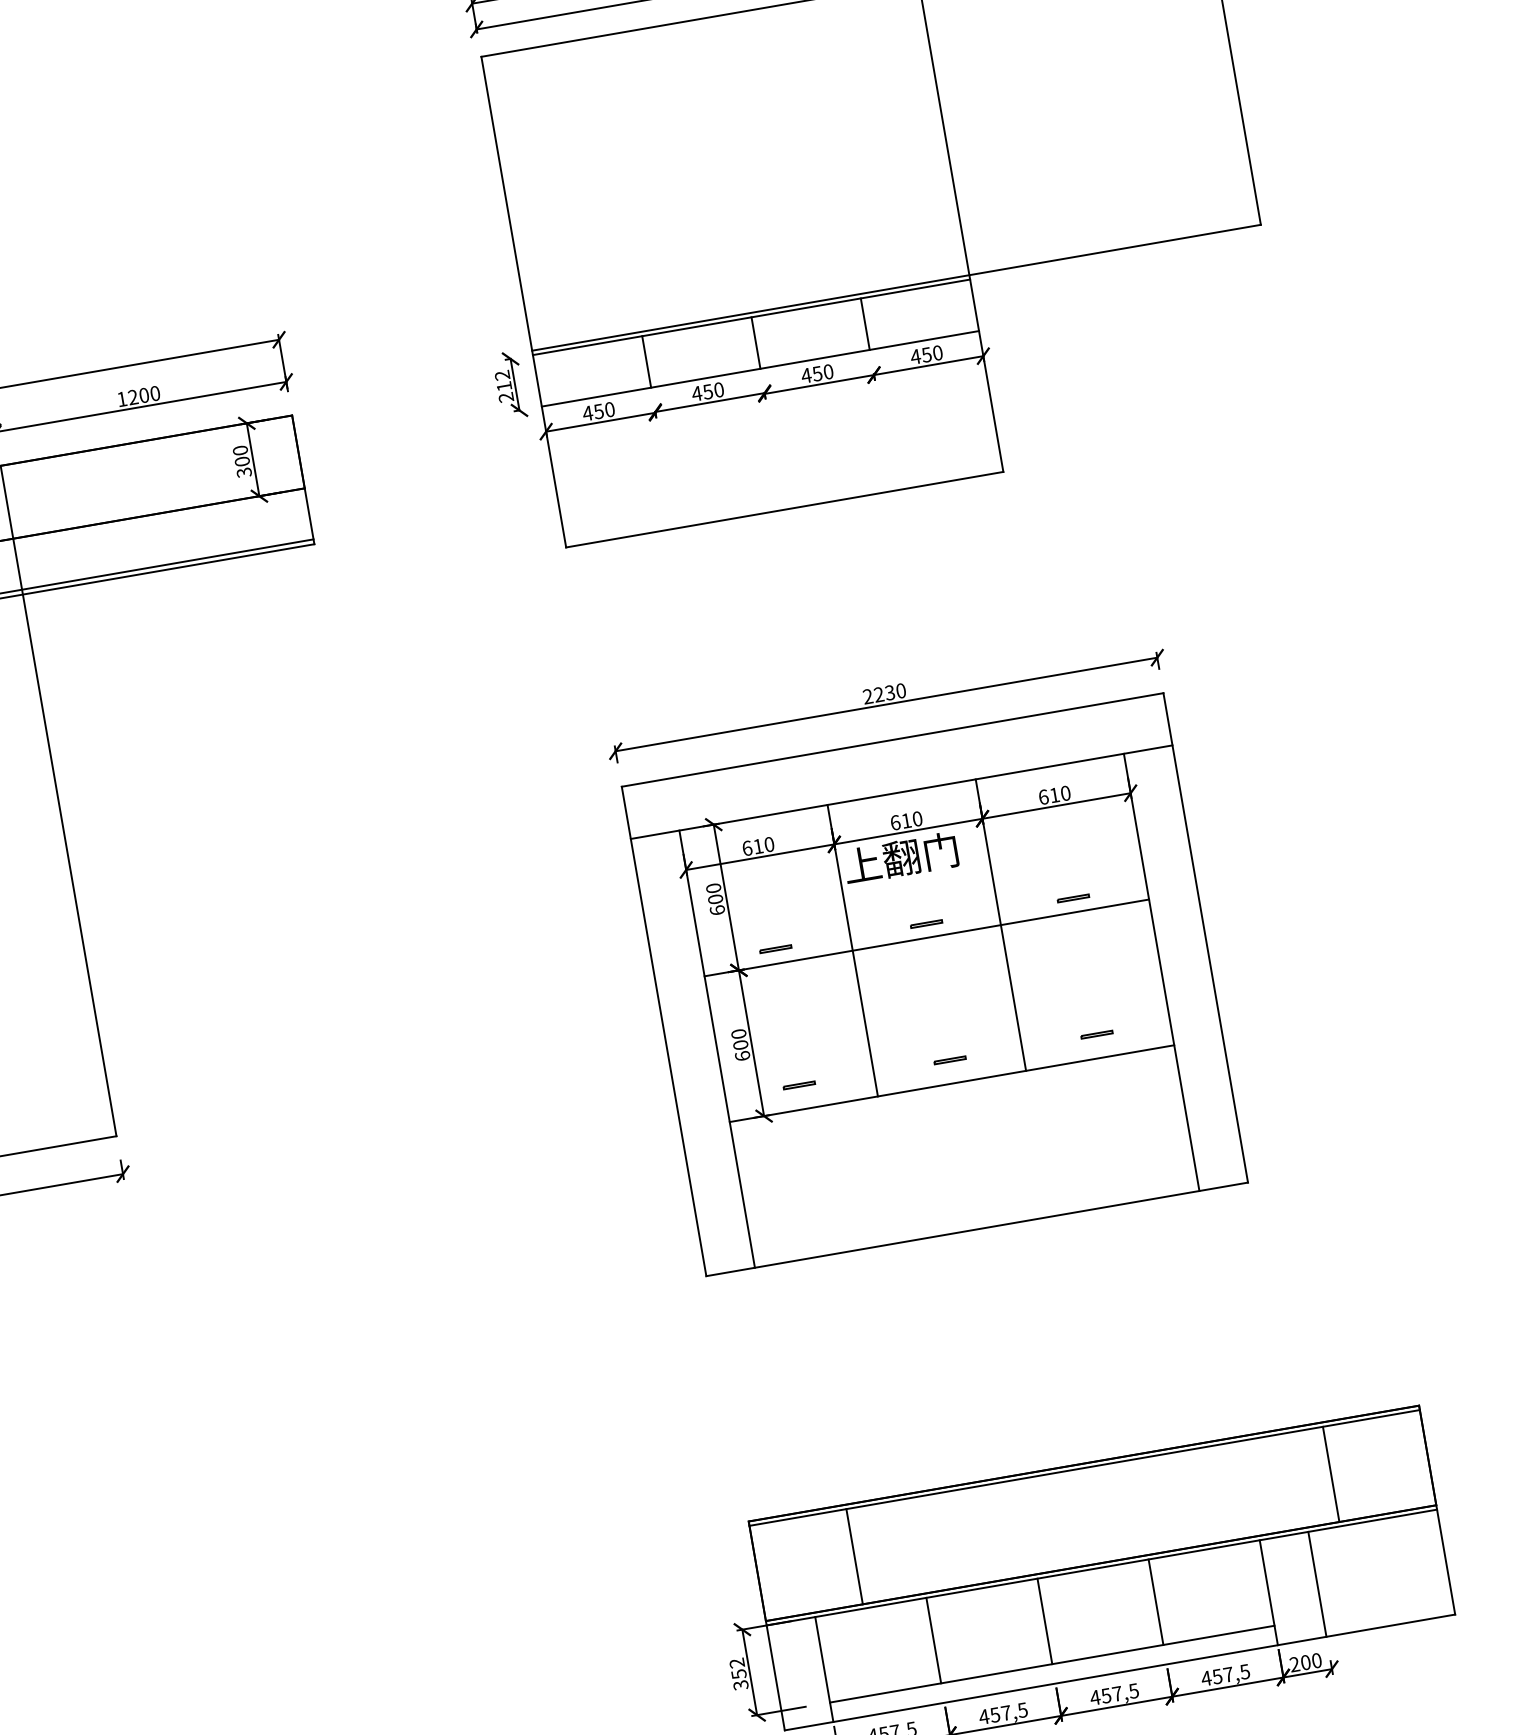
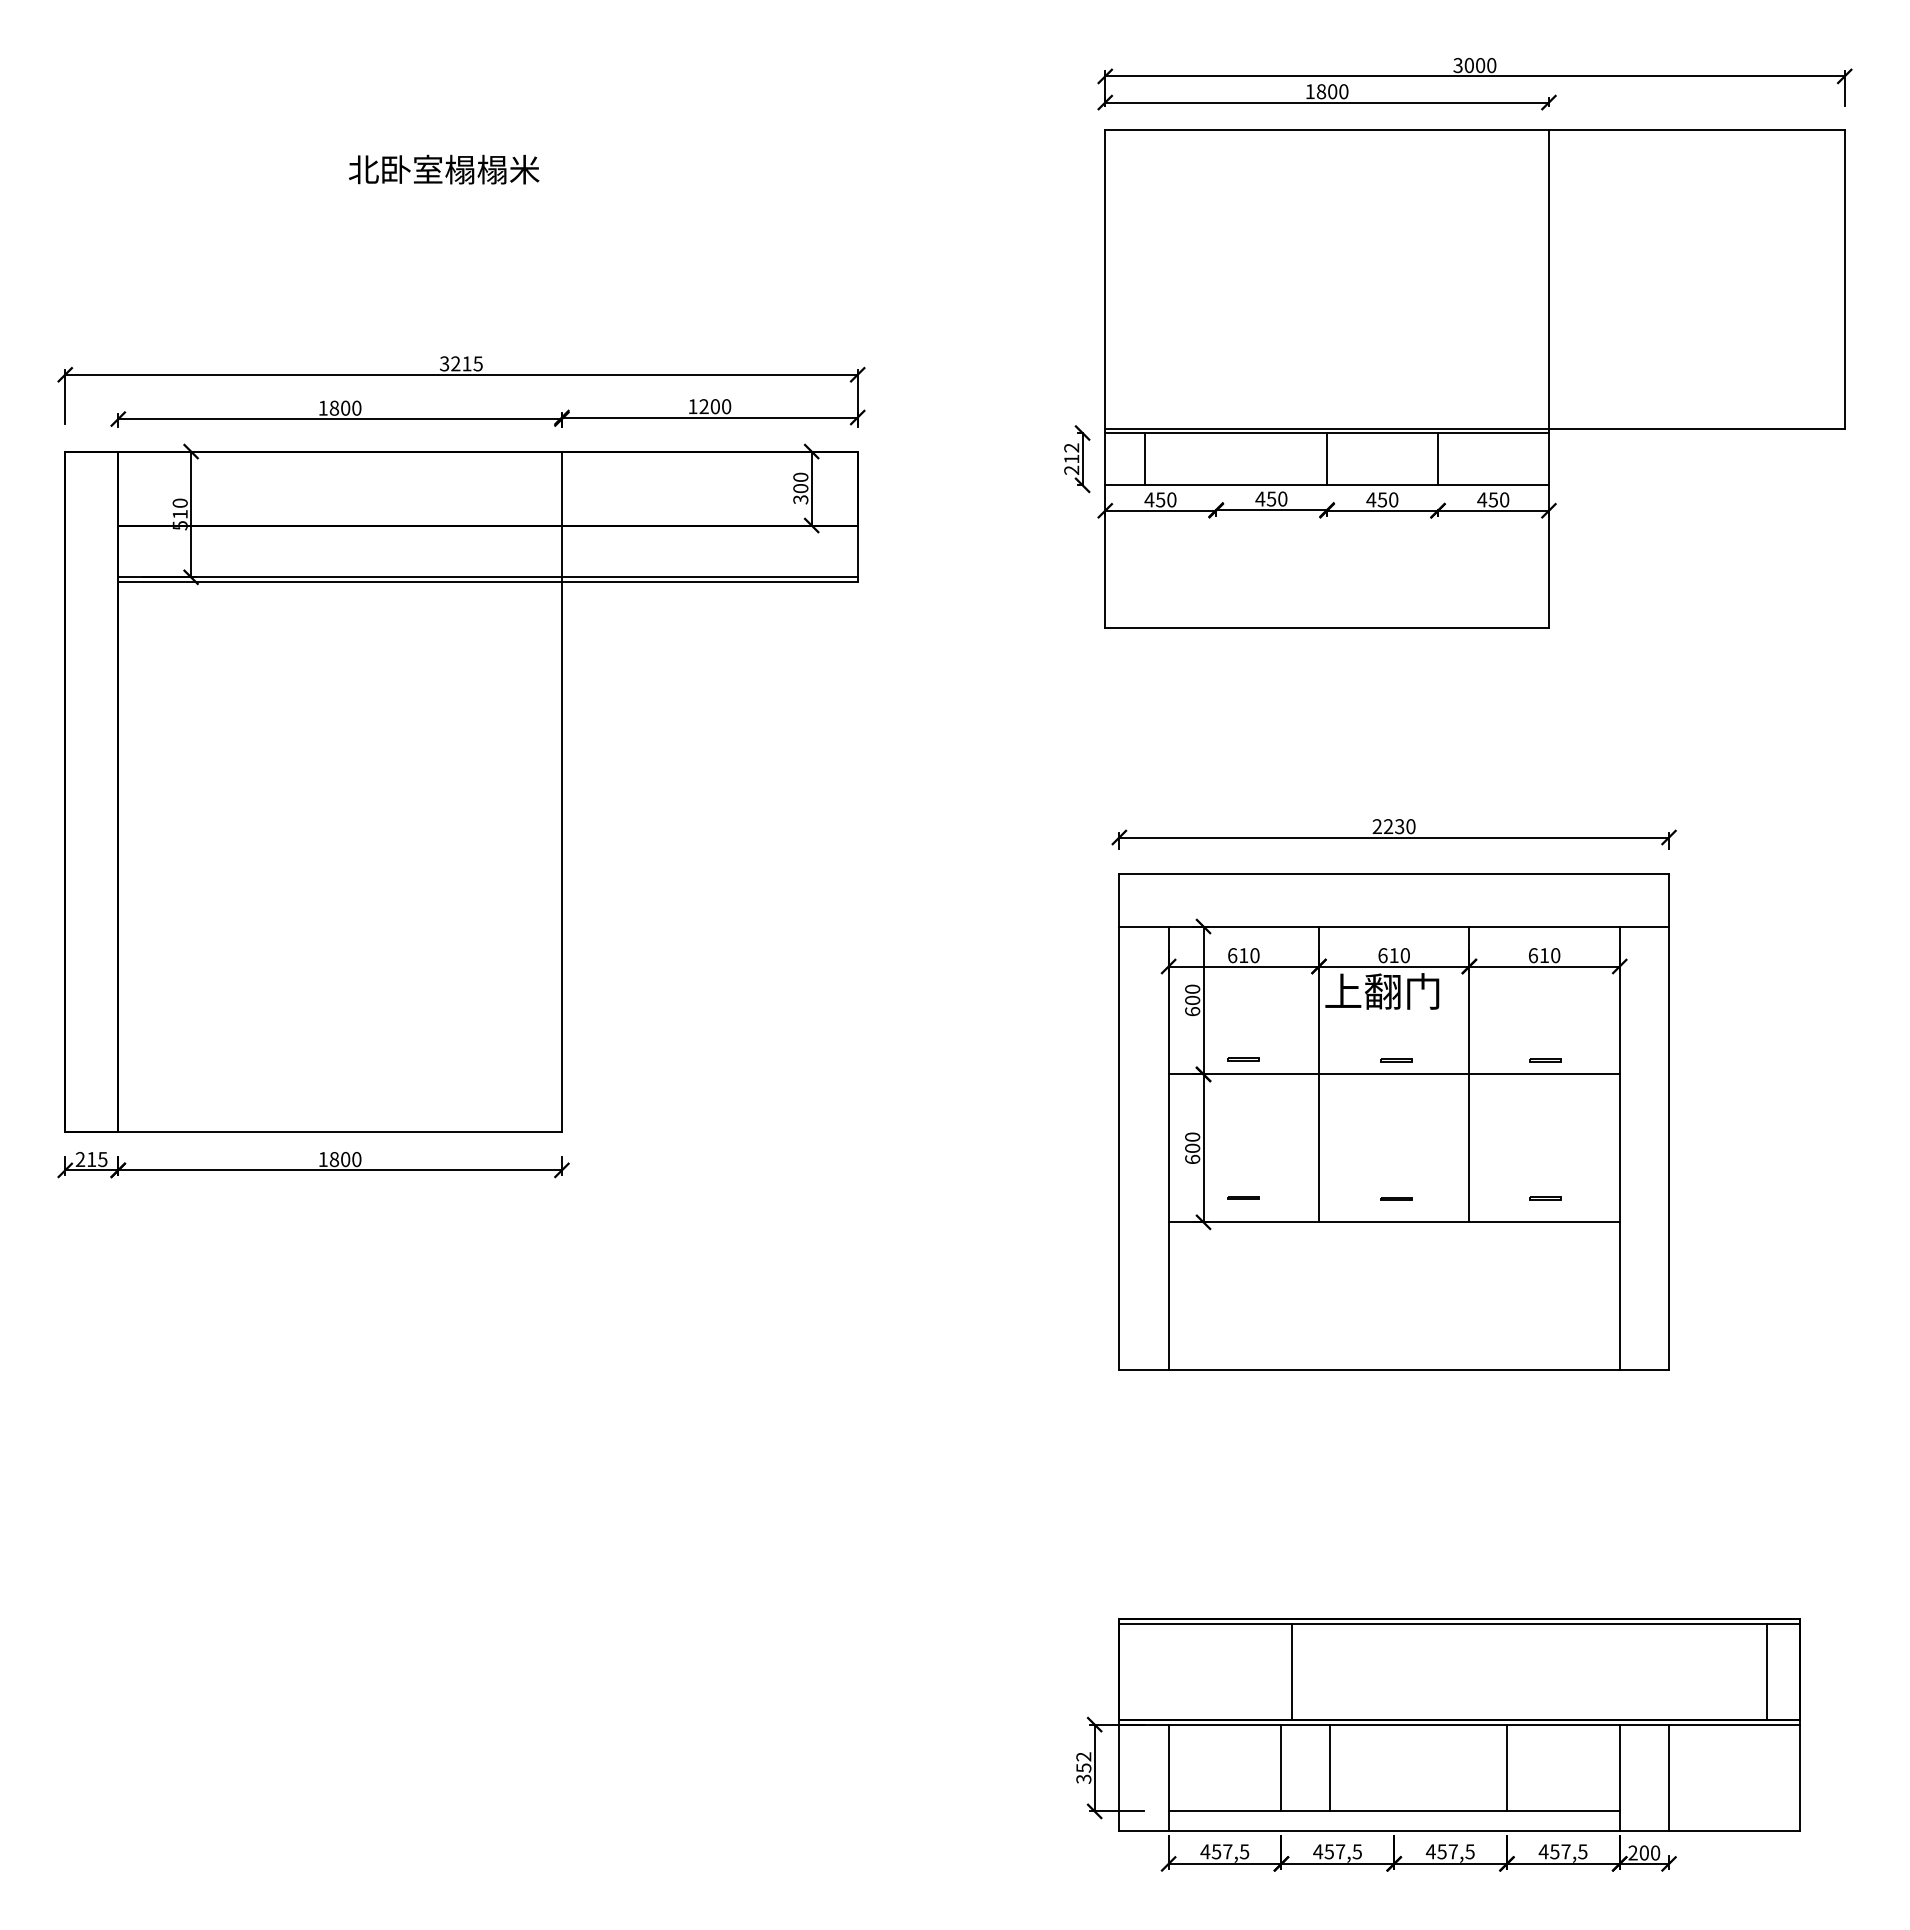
line: (647, 362) -> (1145, 459), moved
line: (1331, 1473) -> (1767, 1671), moved
line: (854, 1556) -> (1291, 1671), moved
line: (1045, 1620) -> (1330, 1767), moved

